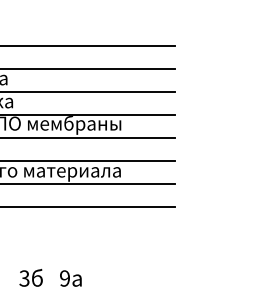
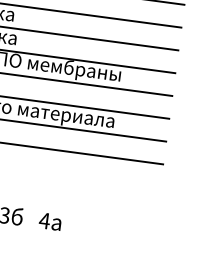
text: (64, 278) -> (44, 220), 9 -> 4

